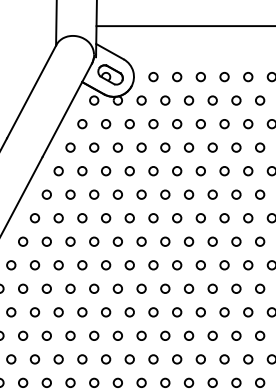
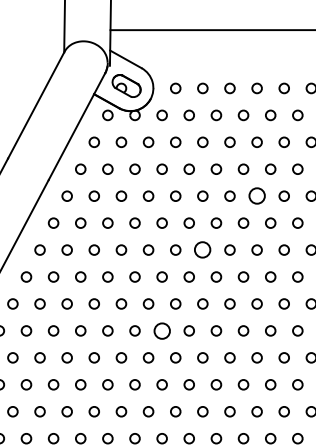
circle: (224, 171) -> (257, 196), size x1.6
circle: (177, 218) -> (203, 250), size x1.6
circle: (141, 288) -> (162, 330), size x1.6

